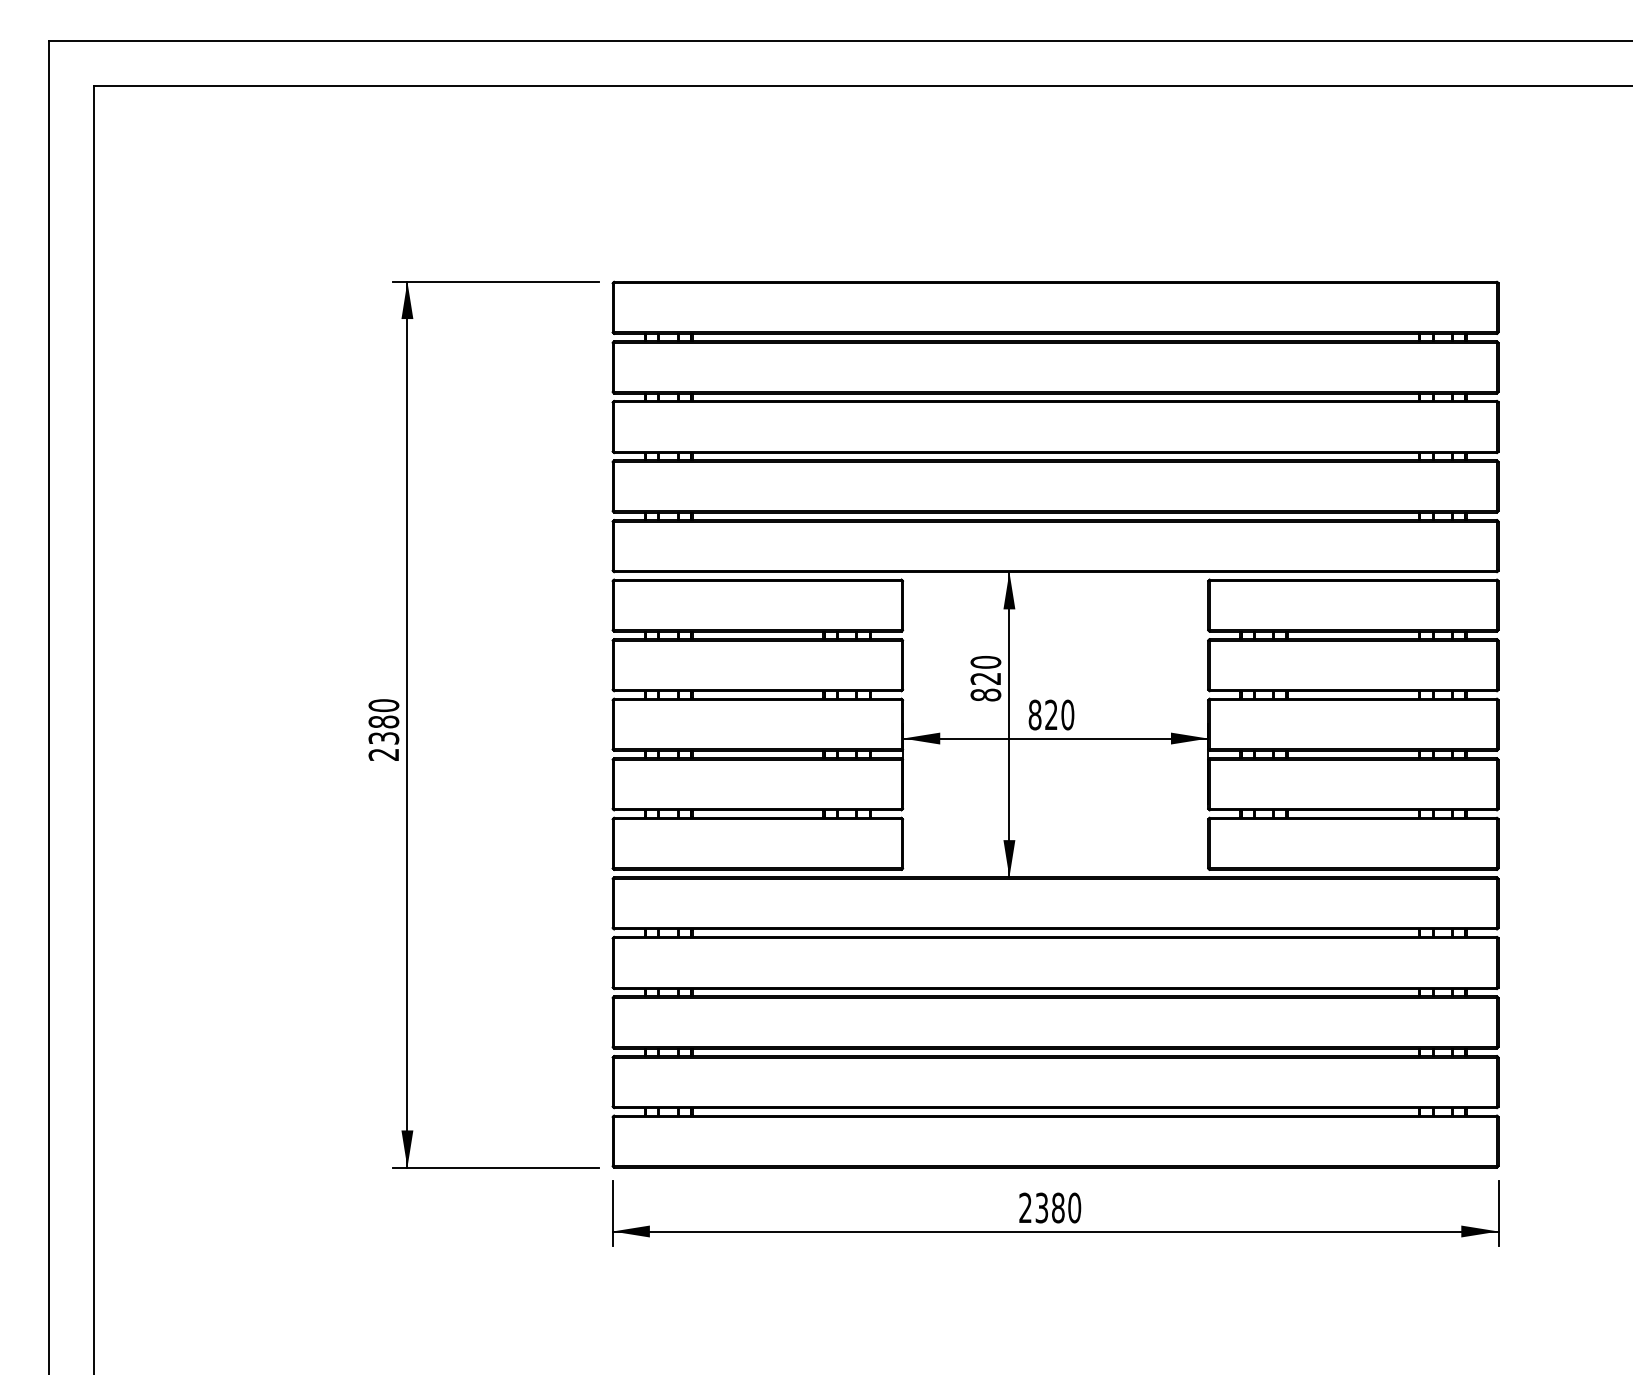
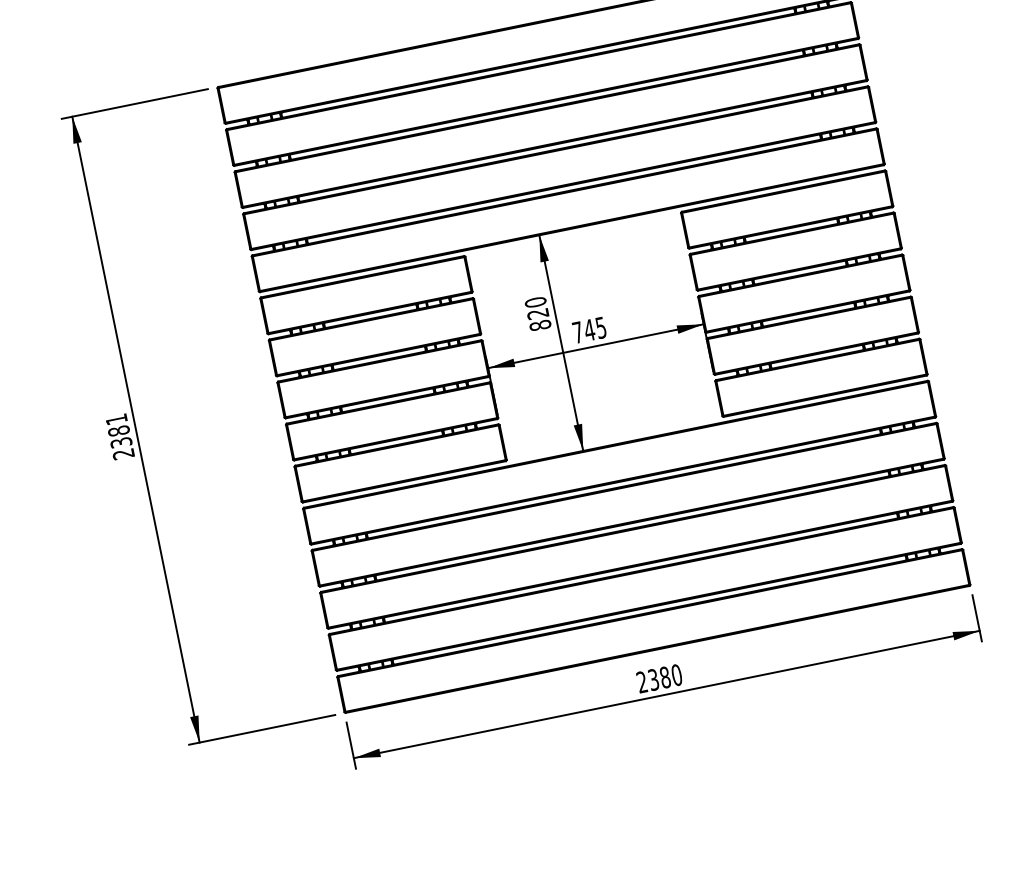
text: (383, 705) -> (116, 419), 2380 -> 2381
text: (1051, 714) -> (589, 329), 820 -> 745

